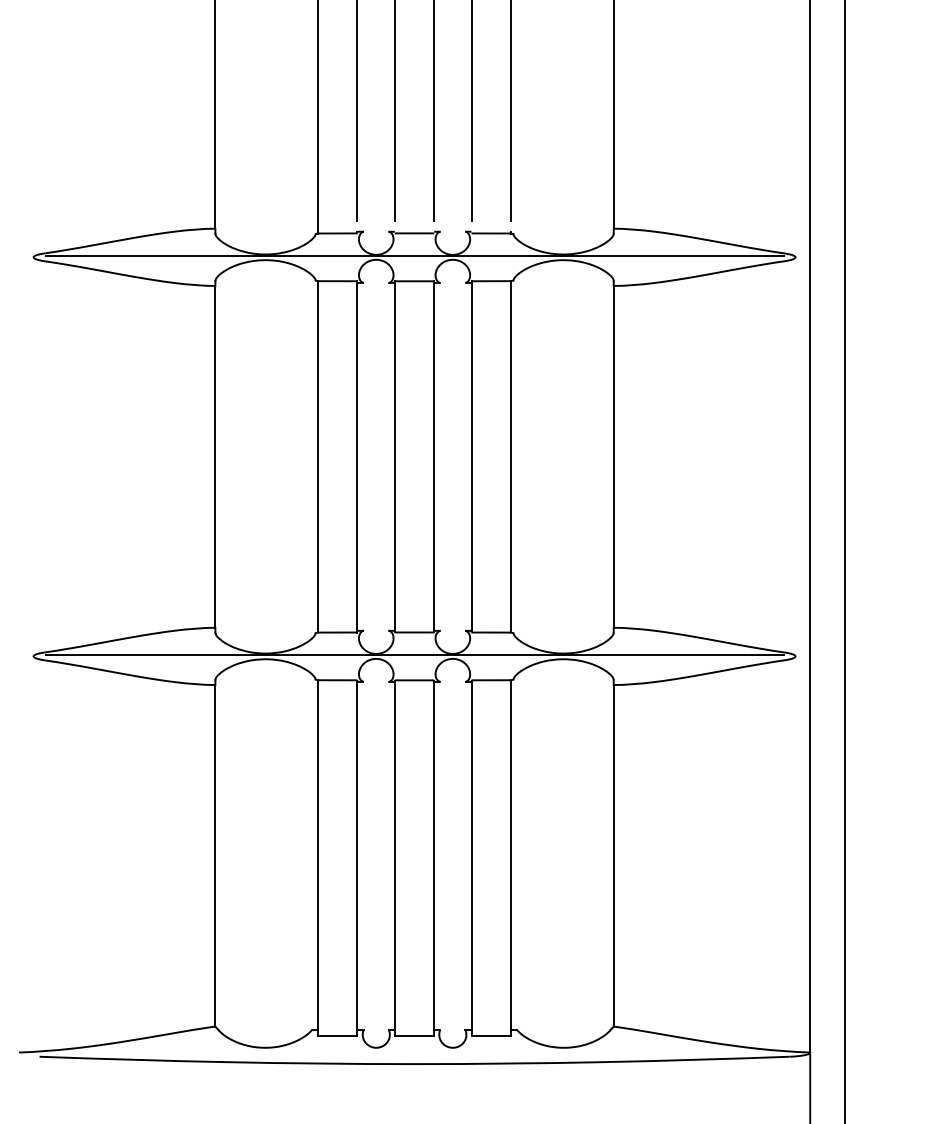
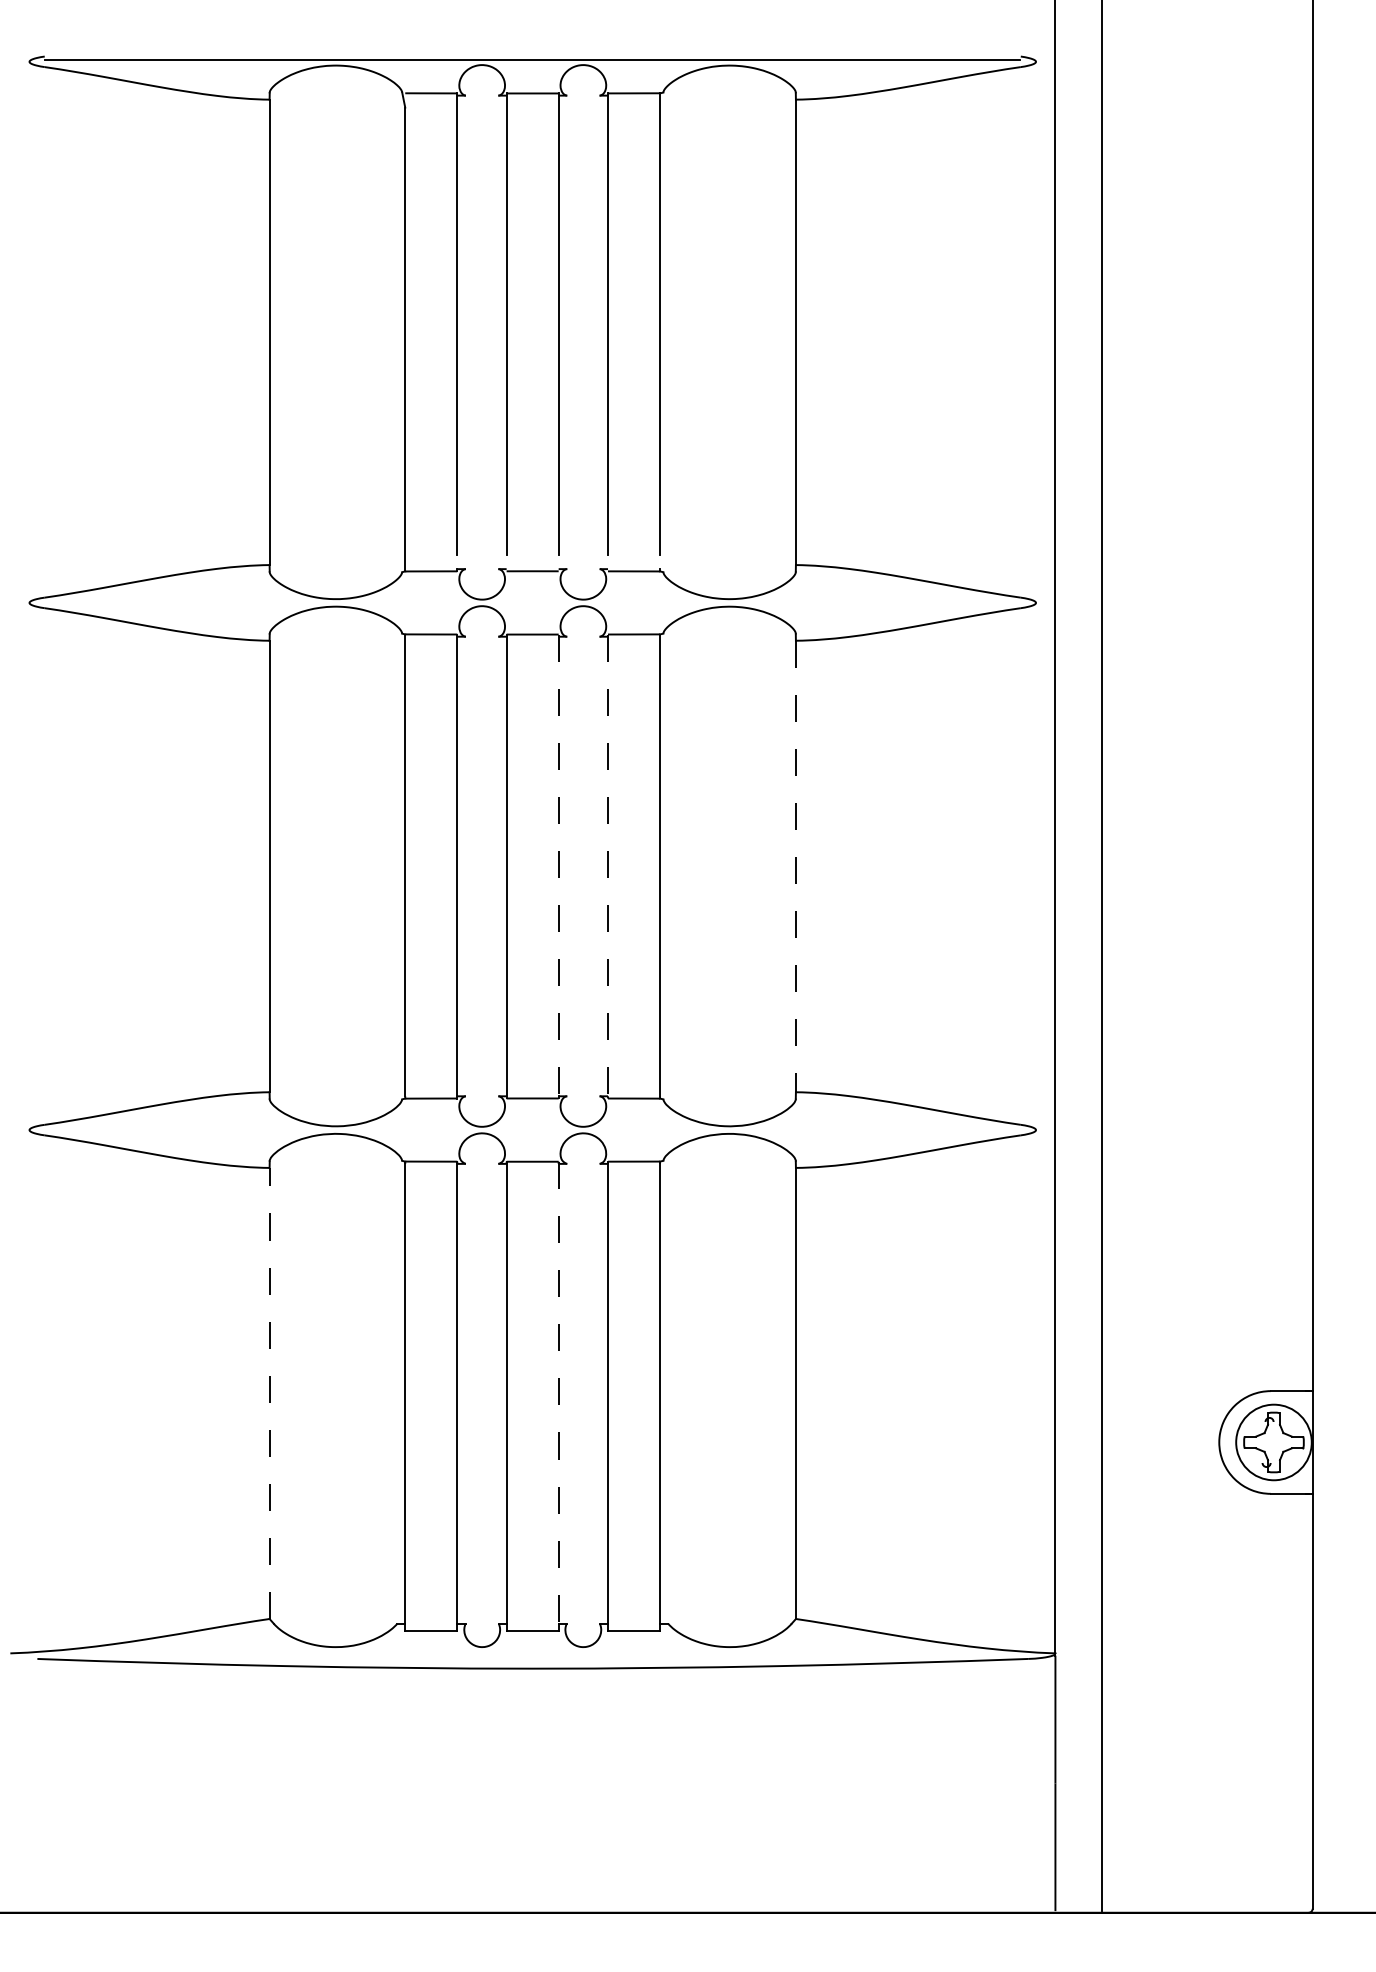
line: (414, 255) -> (532, 600), removed
line: (434, 456) -> (558, 865), solid -> dashed
line: (471, 456) -> (608, 865), solid -> dashed
line: (613, 456) -> (795, 866), solid -> dashed
line: (414, 654) -> (532, 1127), removed
line: (215, 855) -> (269, 1393), solid -> dashed
line: (434, 855) -> (558, 1392), solid -> dashed

